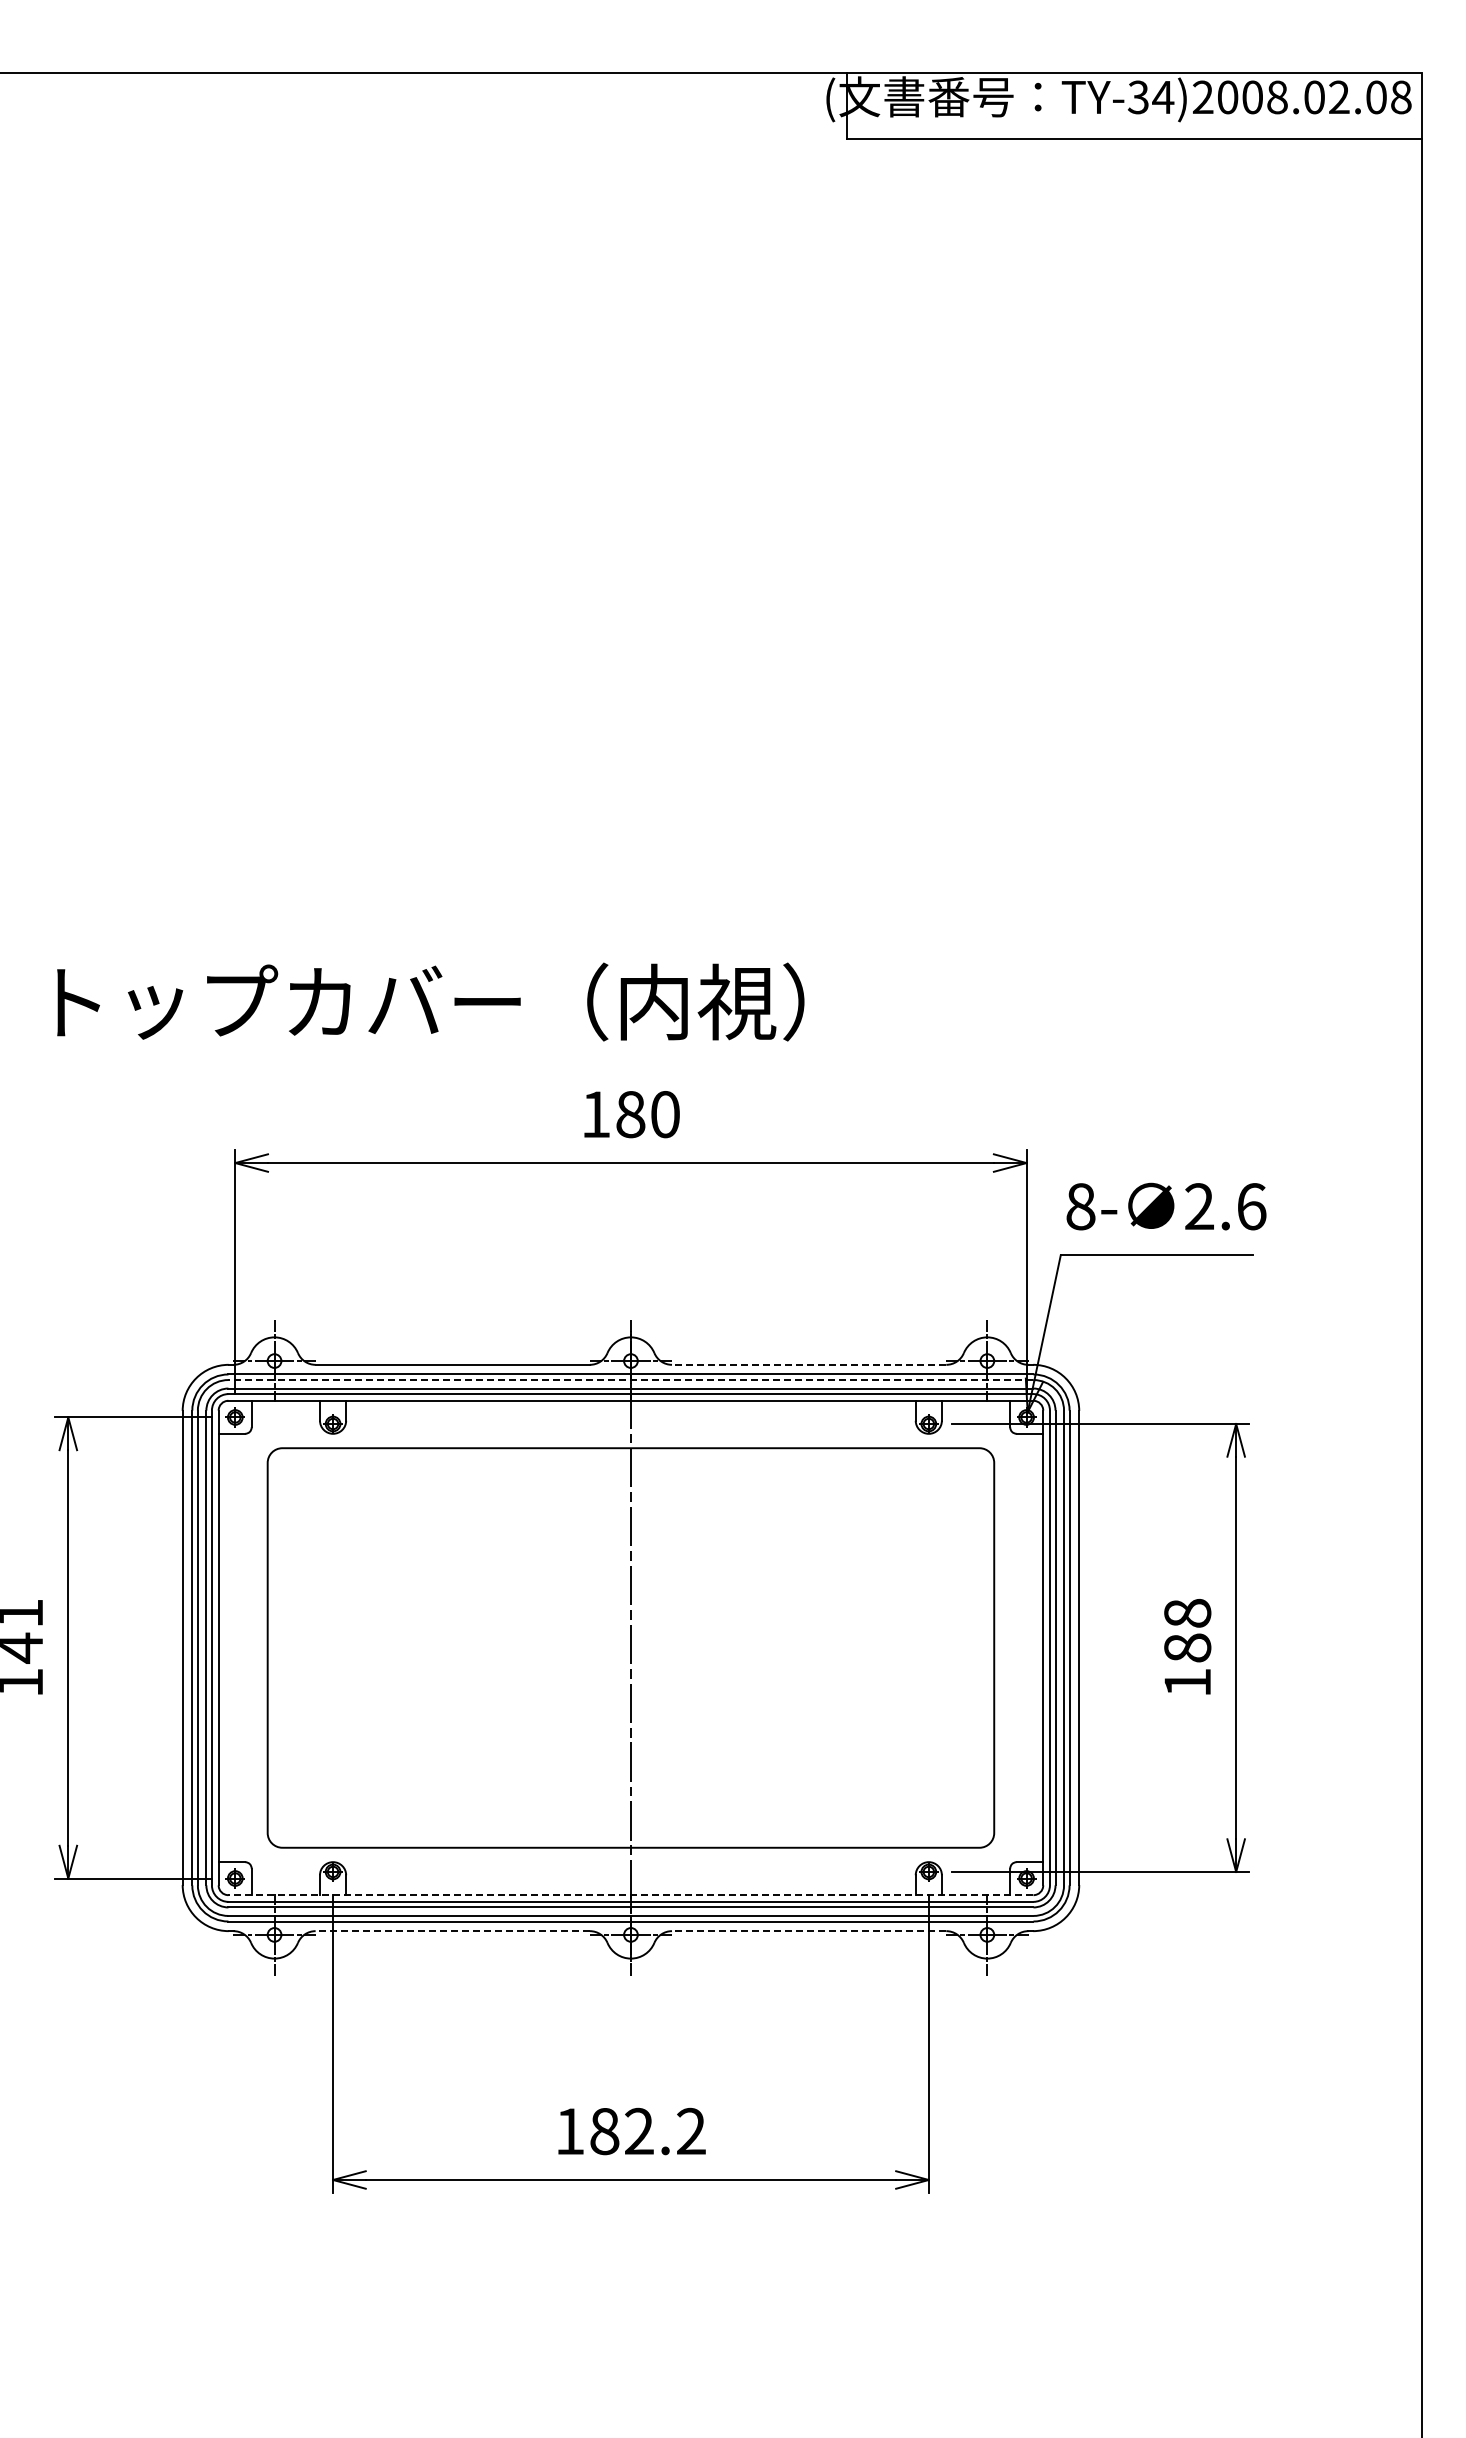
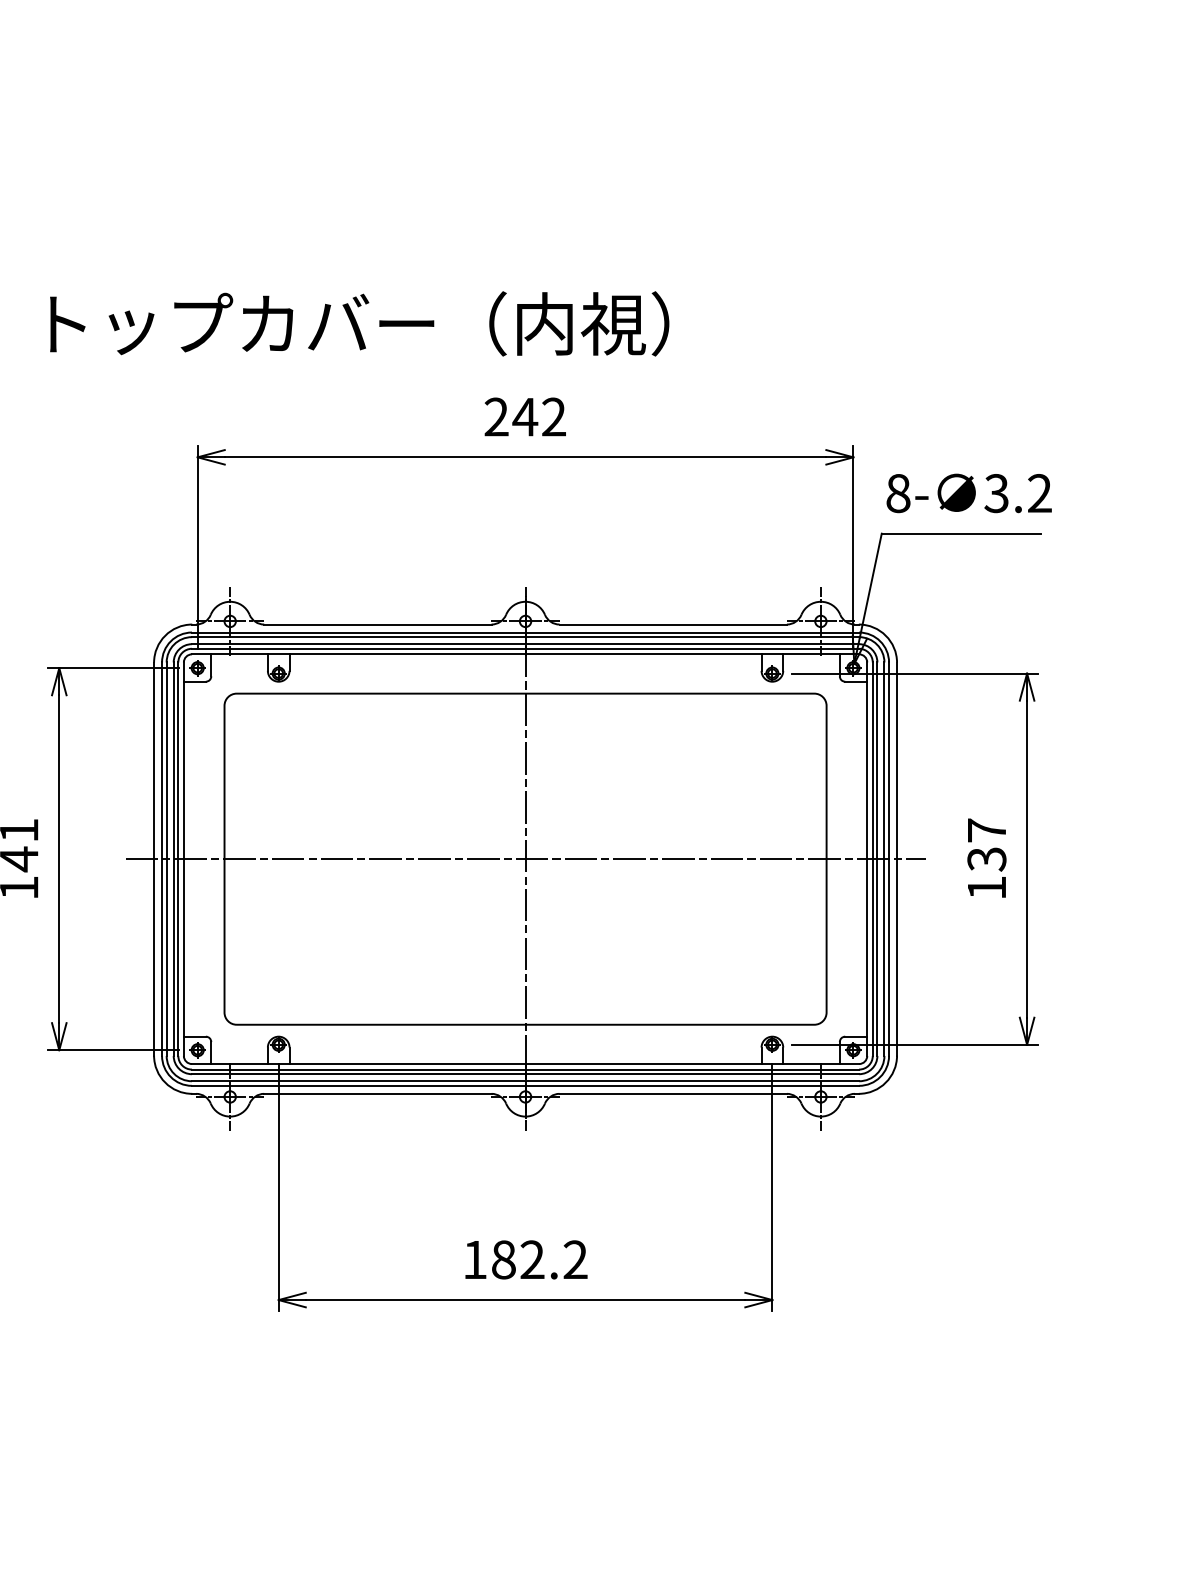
text: (630, 1114) -> (525, 417), 180 -> 242
text: (1225, 1206) -> (1018, 493), 2.6 -> 3.2
line: (808, 1364) -> (672, 624), dashed -> solid
line: (630, 1380) -> (525, 637), dashed -> solid
text: (1187, 1630) -> (986, 844), 188 -> 137
line: (630, 1647) -> (525, 858), added
line: (630, 1895) -> (525, 1064), dashed -> solid
line: (452, 1931) -> (377, 1094), dashed -> solid
line: (808, 1931) -> (672, 1094), dashed -> solid

